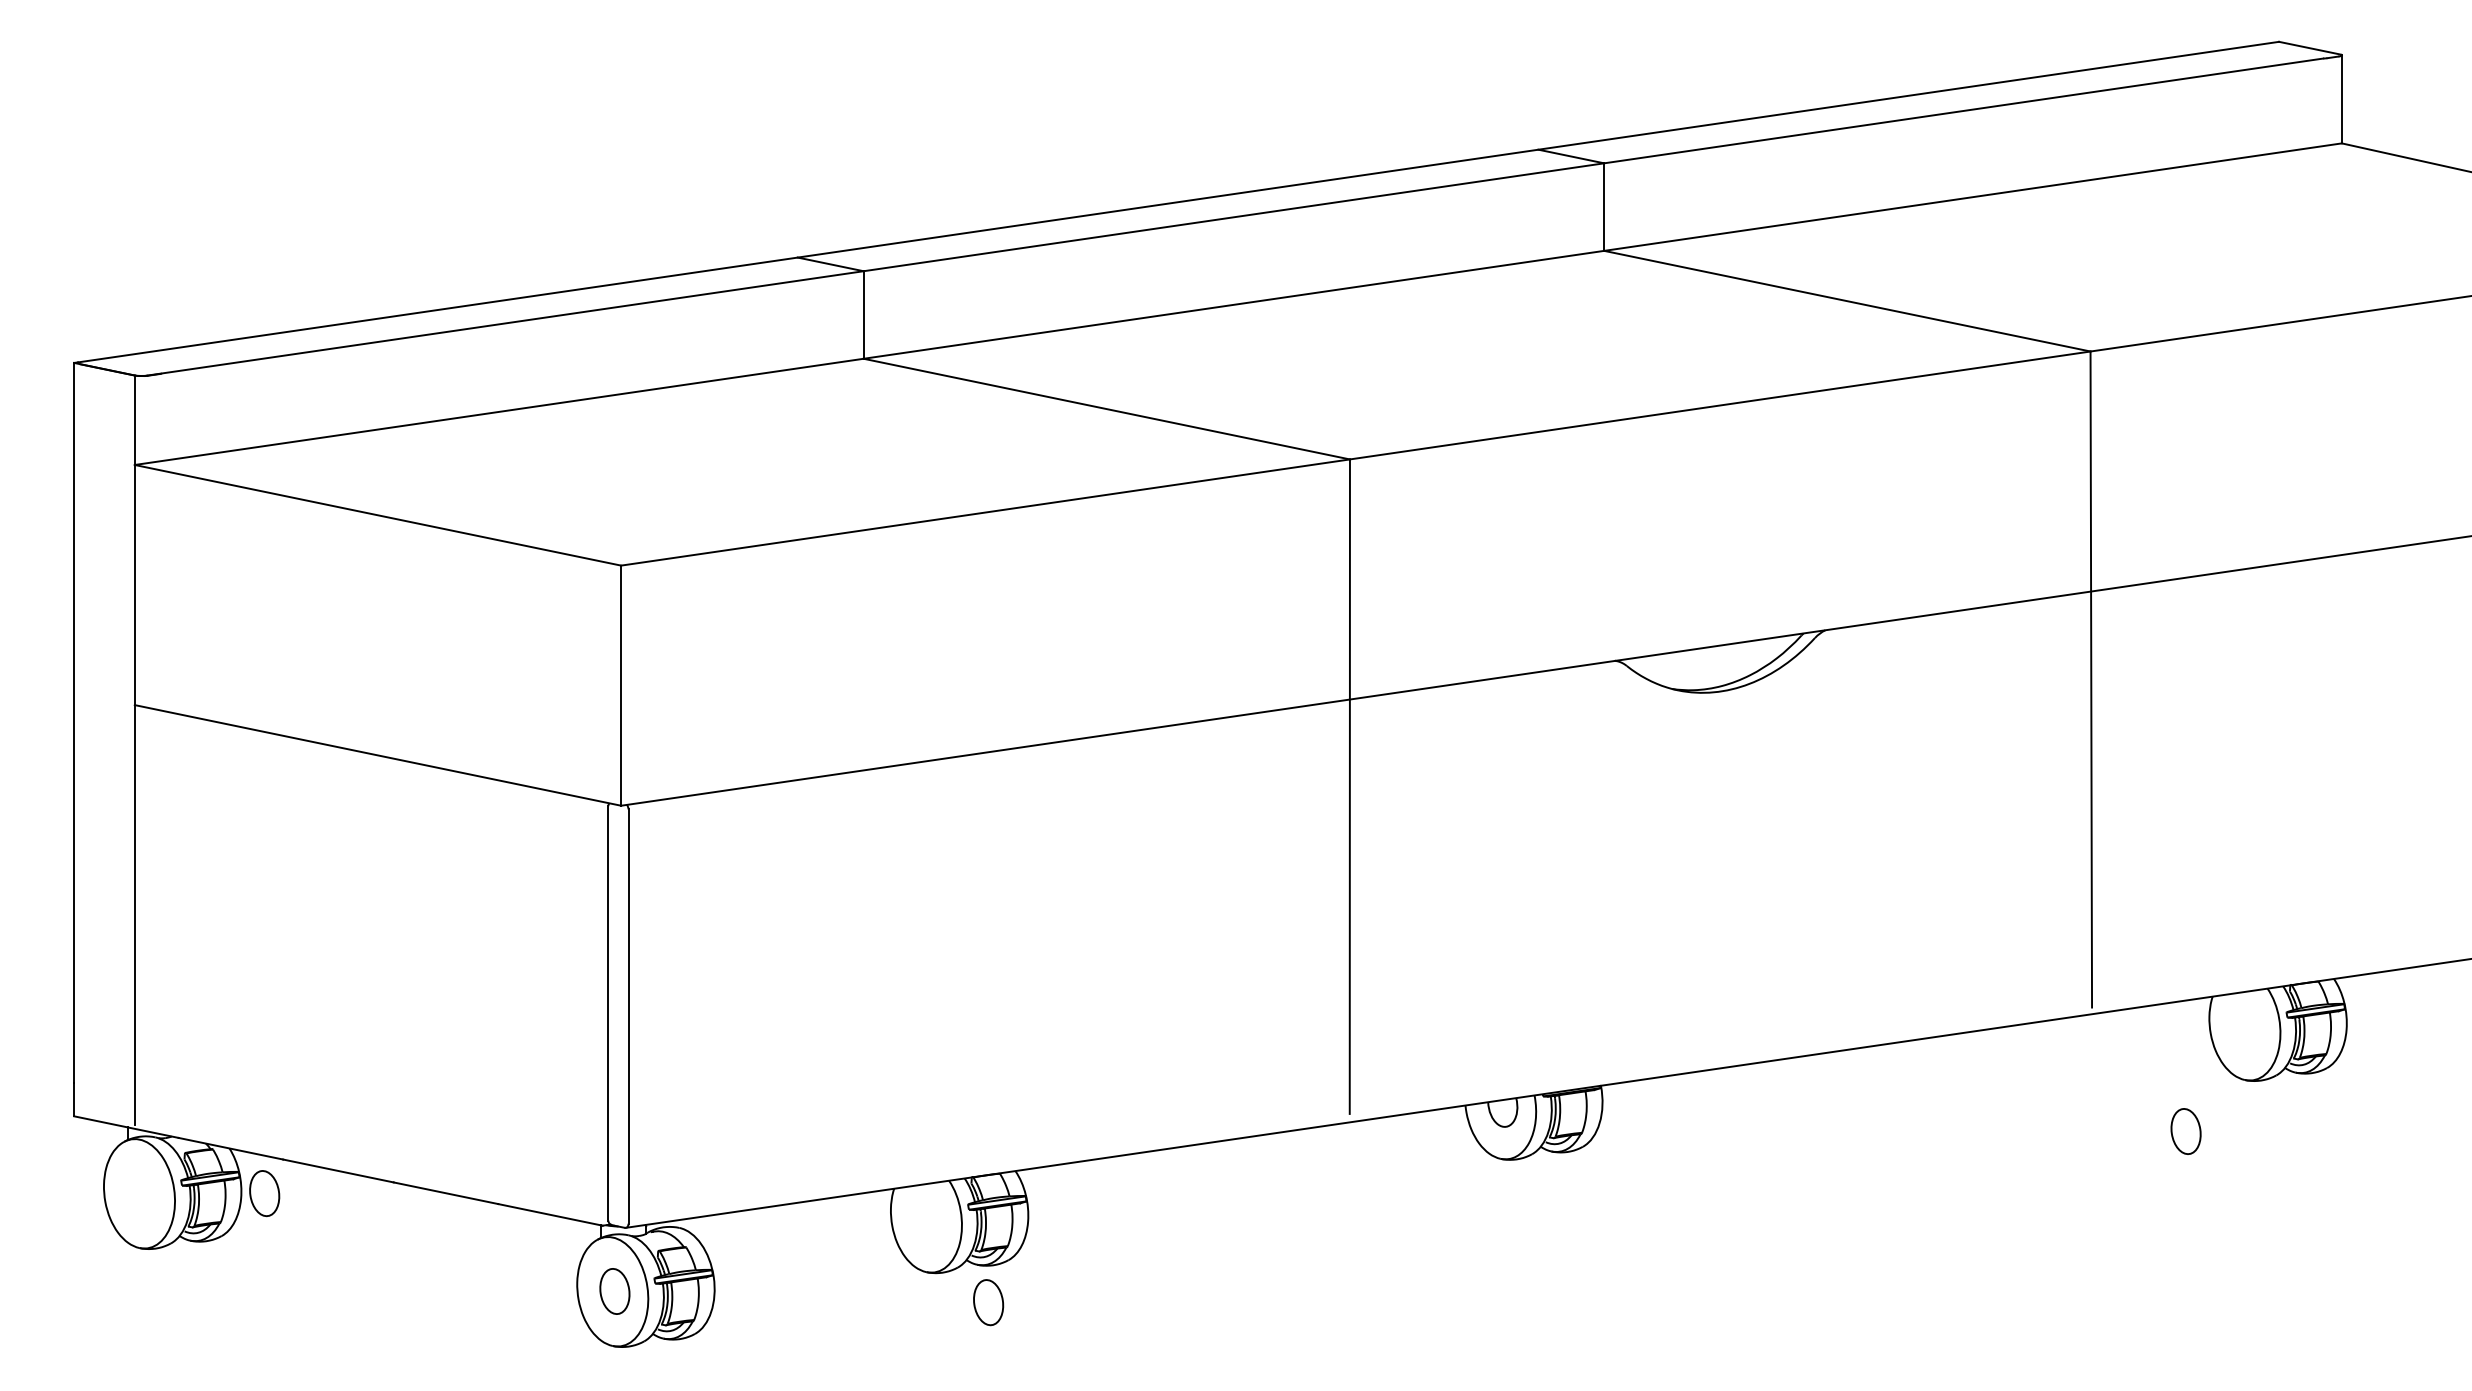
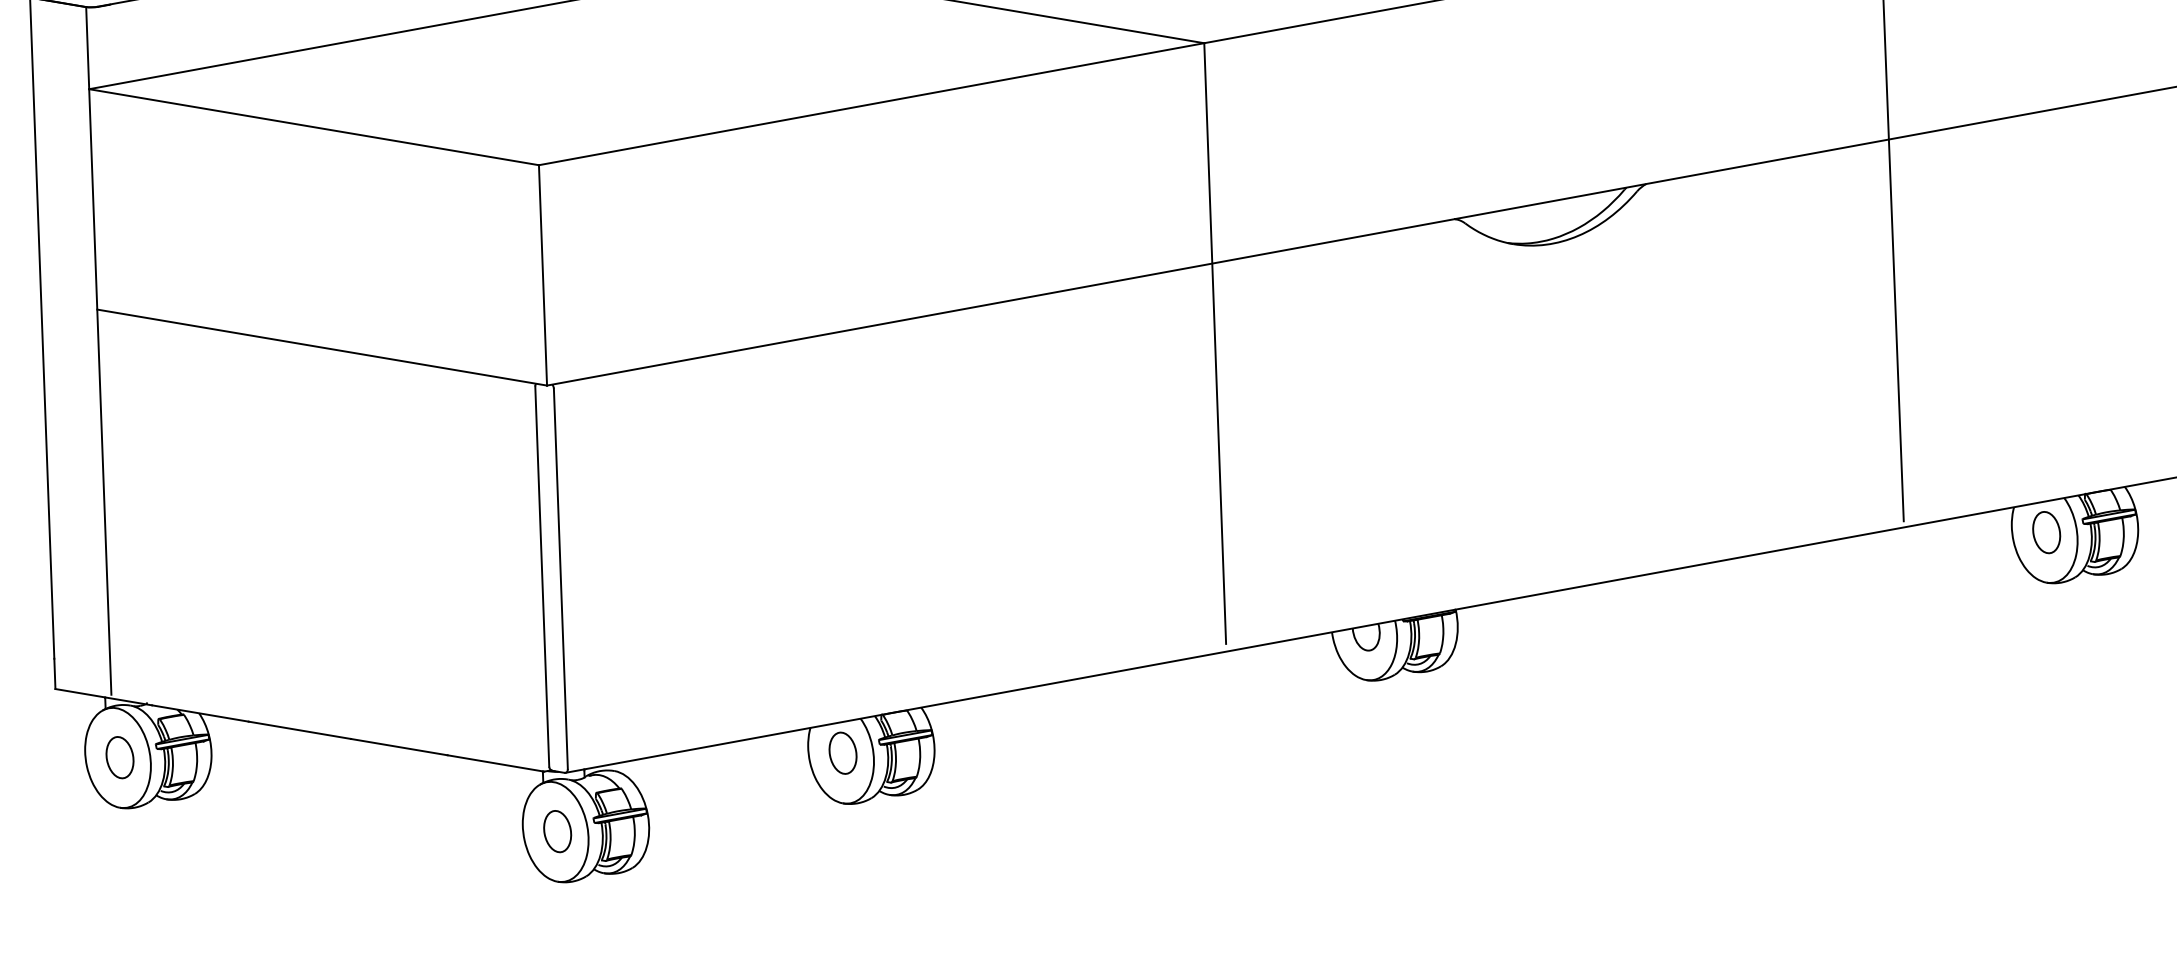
part: (2185, 1131) -> (2046, 532), moved
part: (264, 1193) -> (119, 757), moved
part: (988, 1302) -> (842, 753), moved

